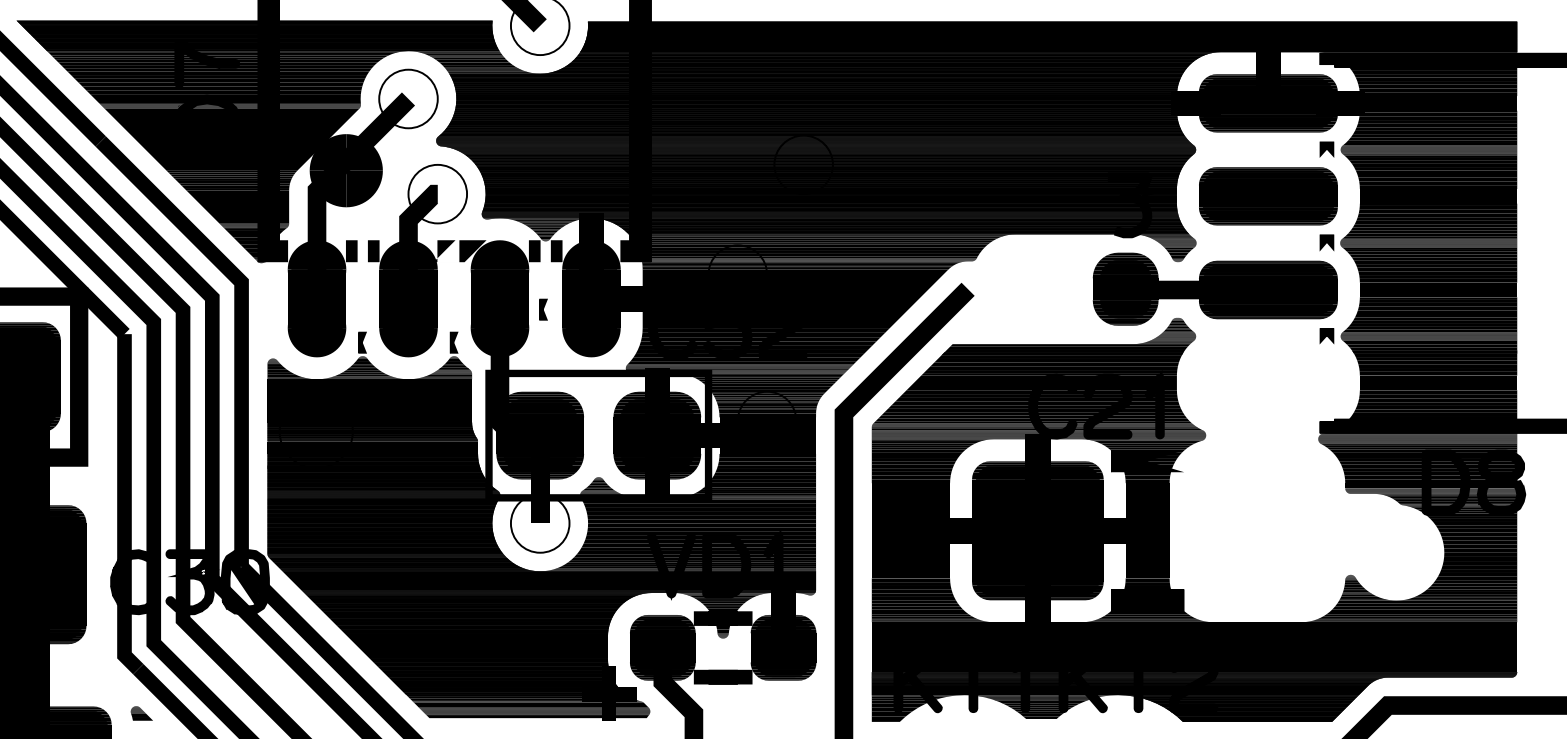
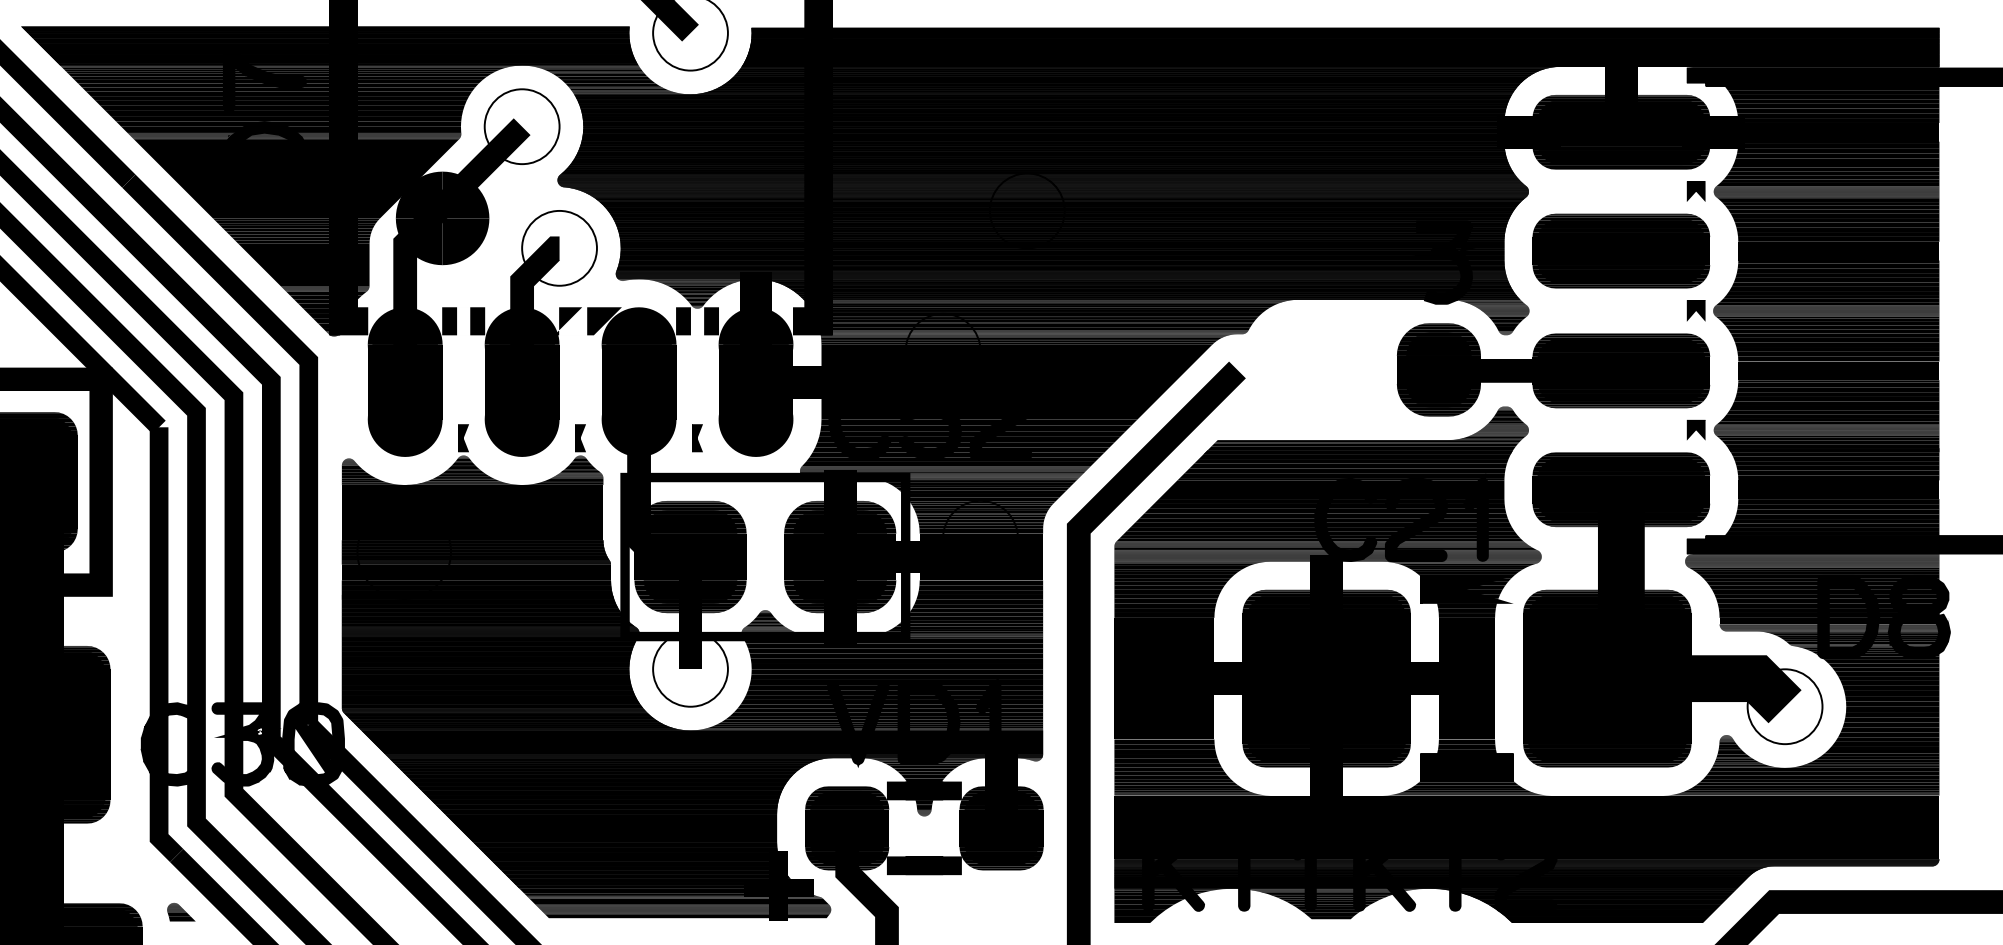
part: (543, 309) -> (697, 437), moved
part: (1308, 476) -> (1672, 609), added

